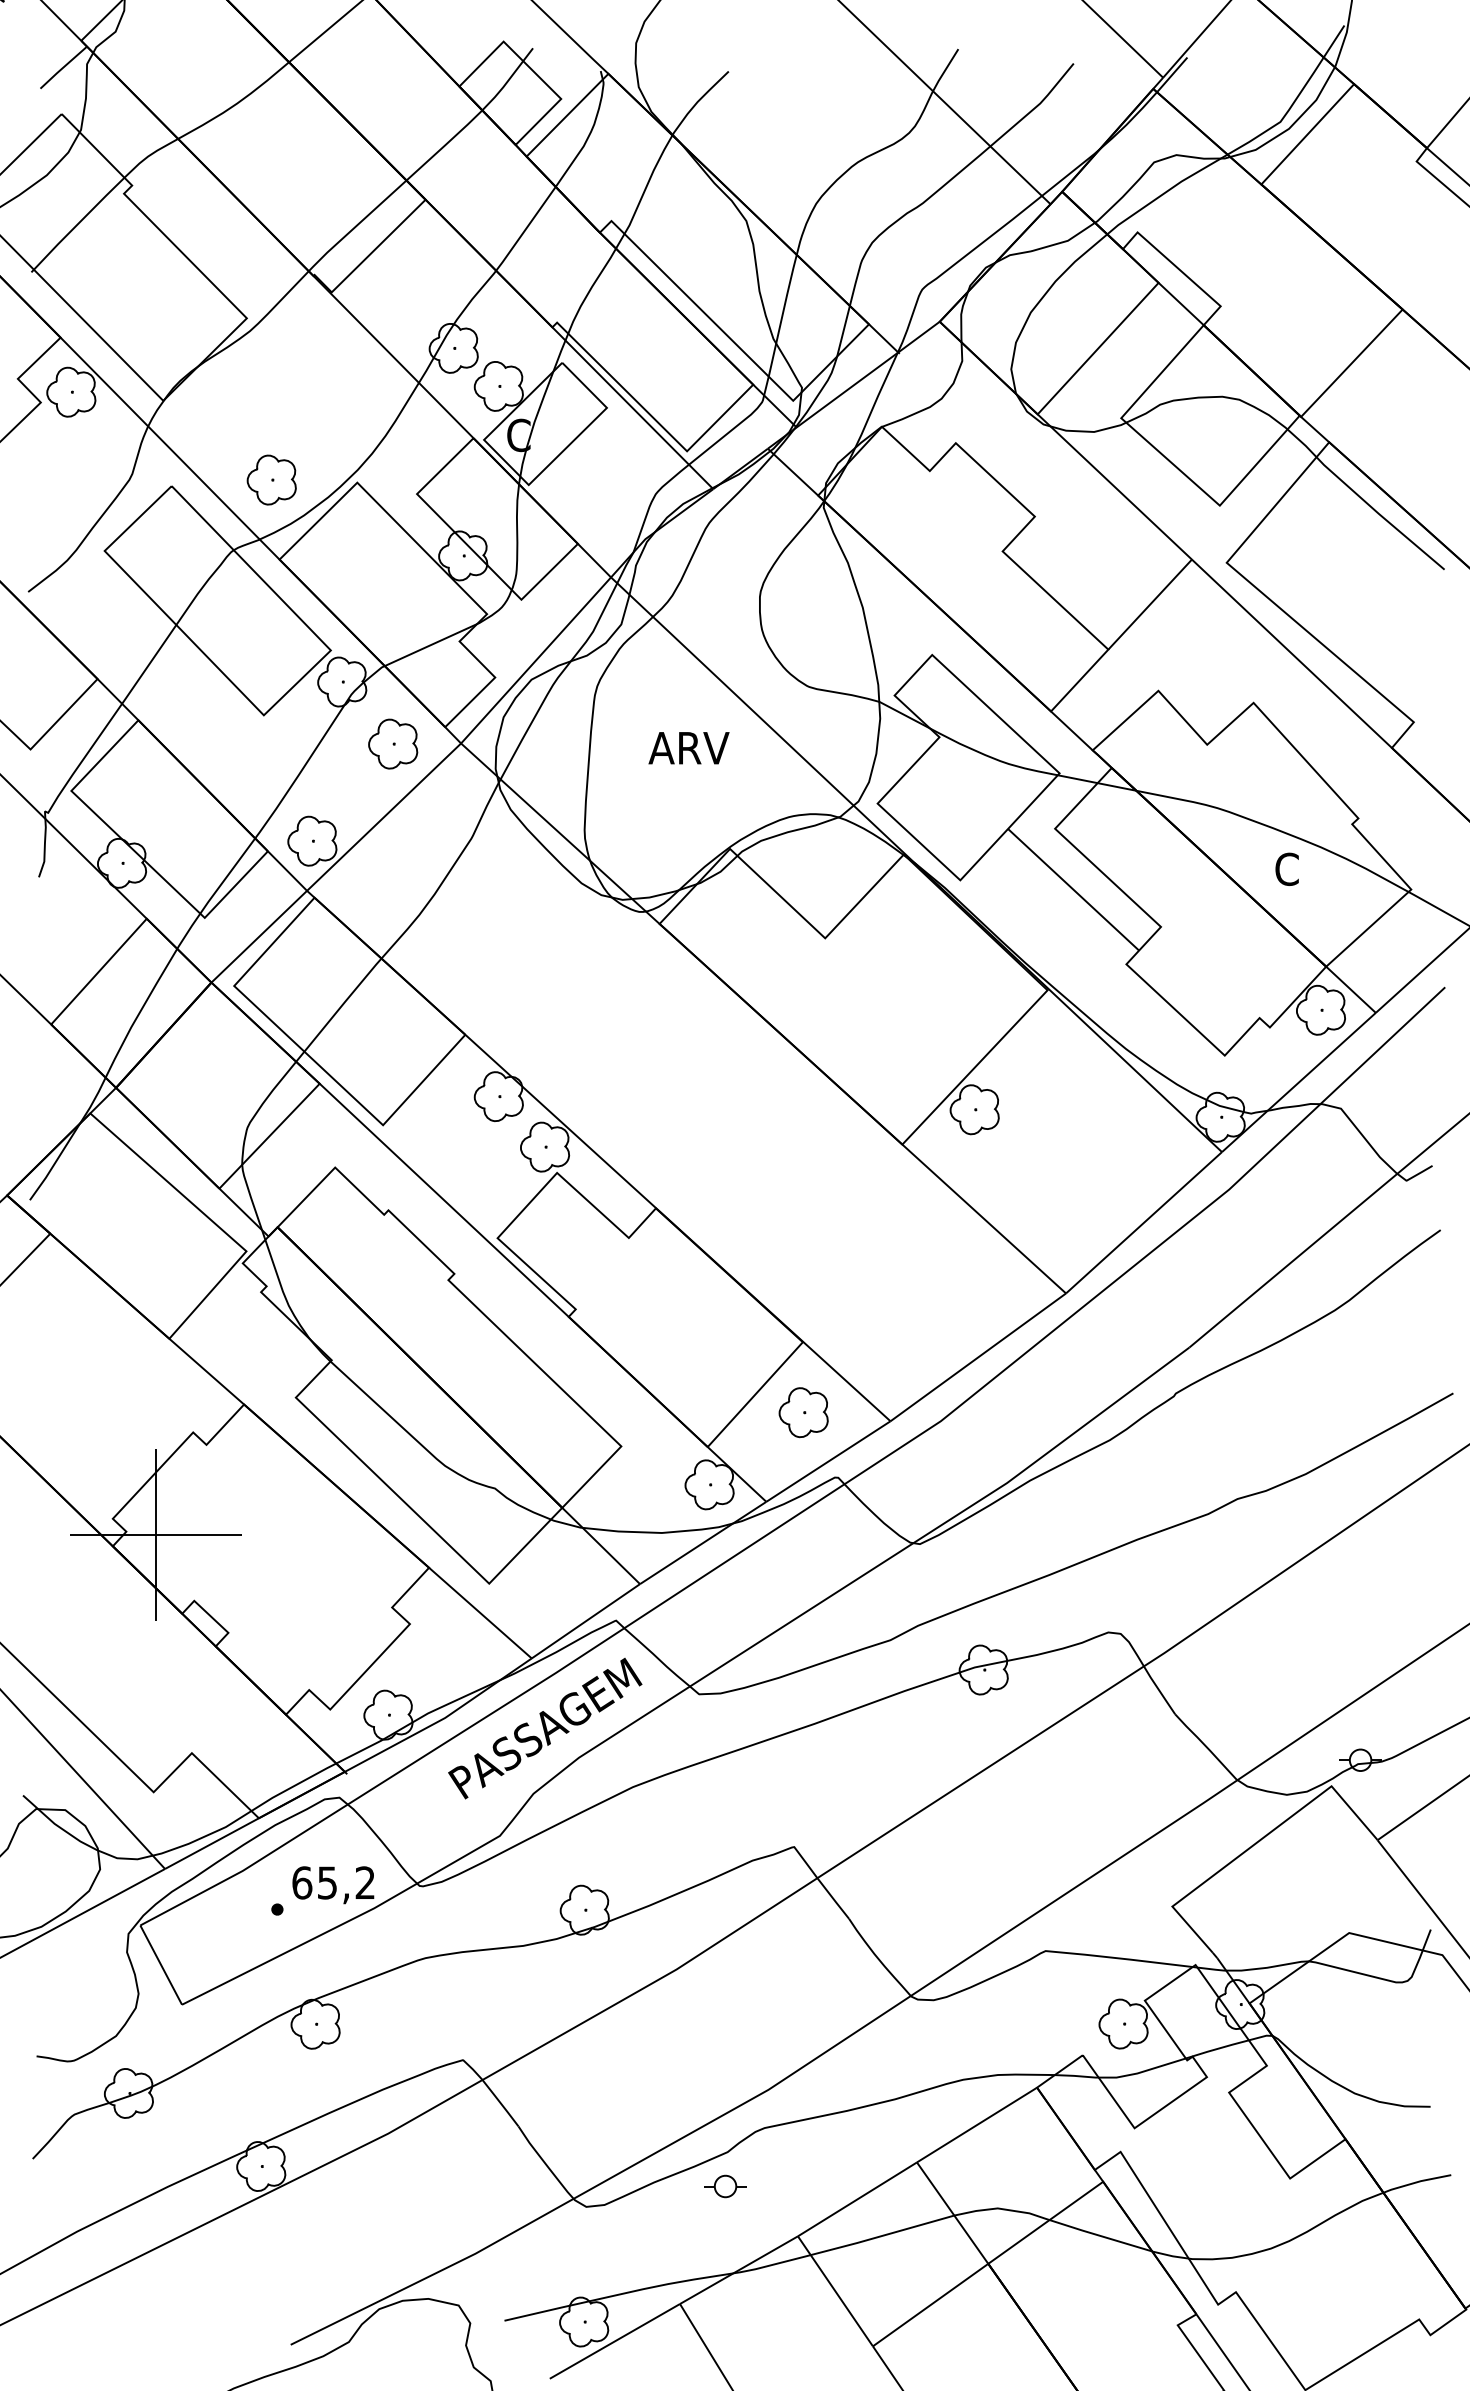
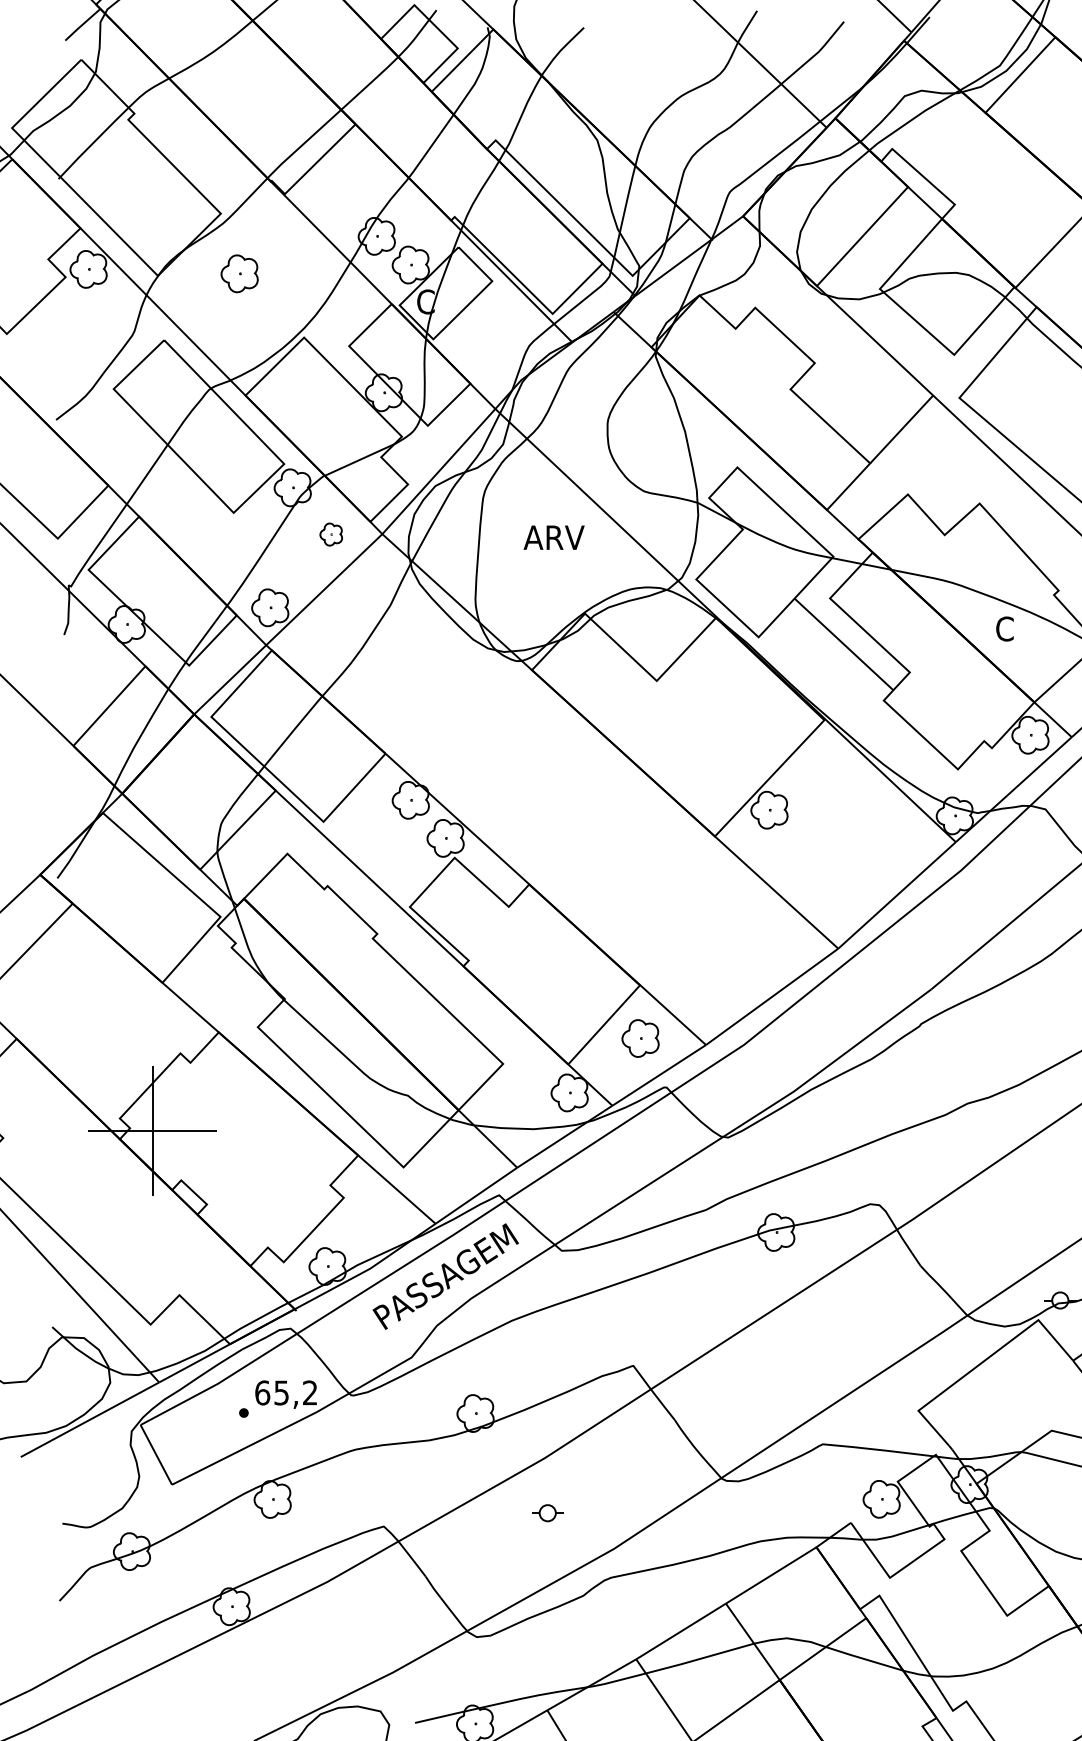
part: (271, 479) -> (239, 273), moved
part: (393, 743) -> (331, 534), size x0.6
part: (725, 2186) -> (547, 1513), moved

